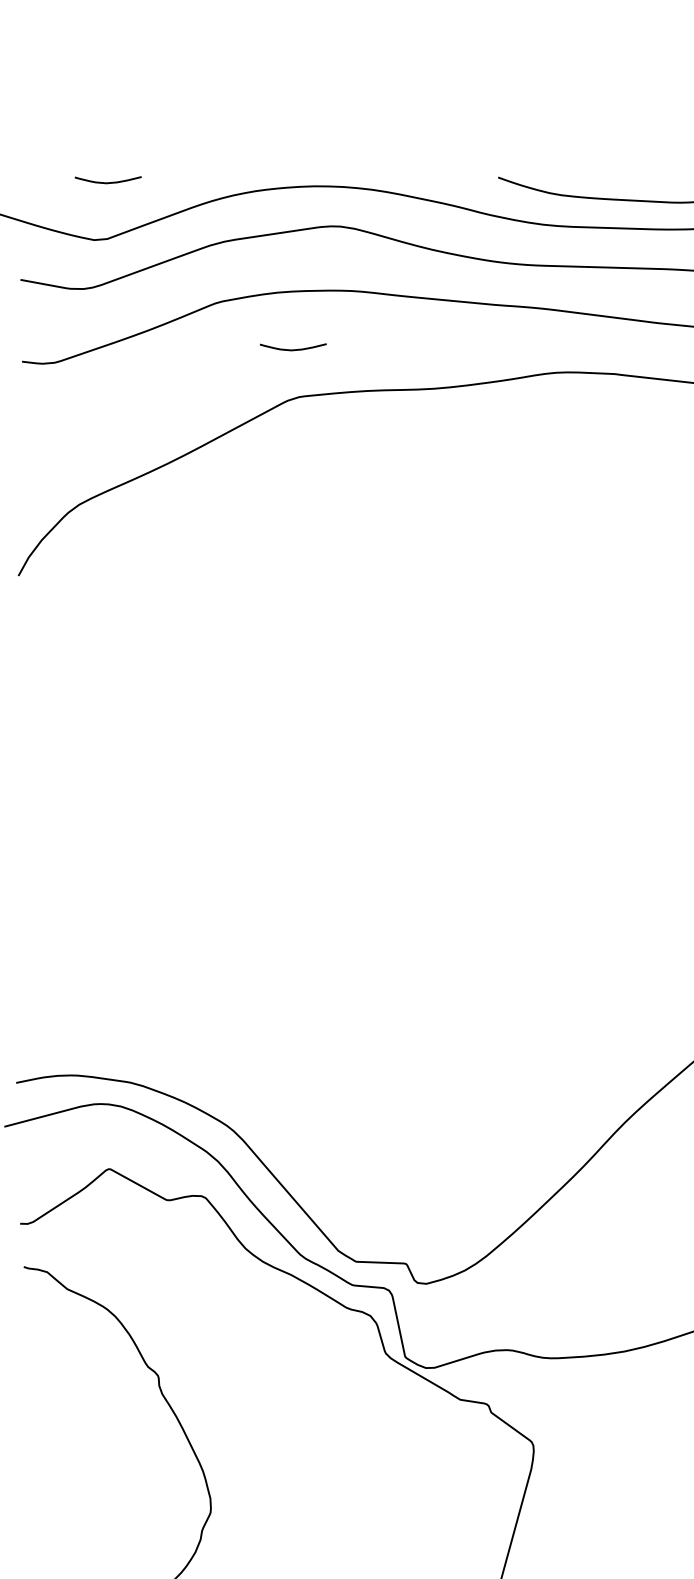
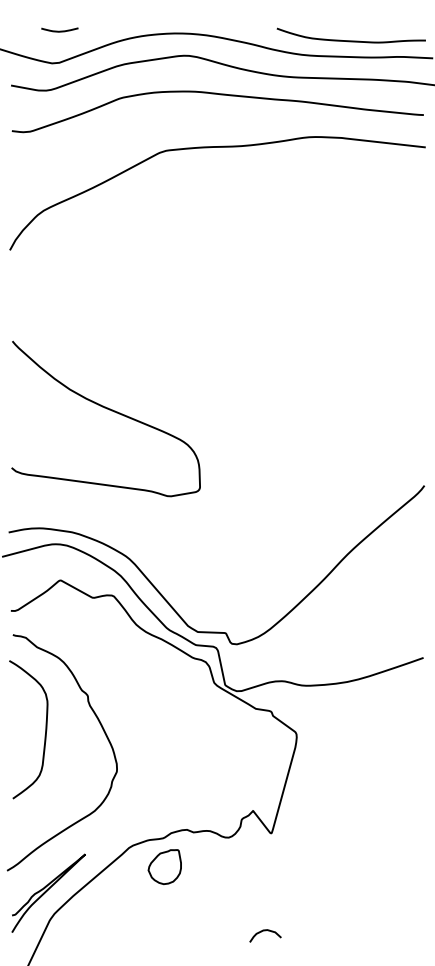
curve: (292, 348) -> (162, 123), removed
curve: (197, 863) -> (109, 410), added
curve: (82, 1436) -> (45, 729), added

